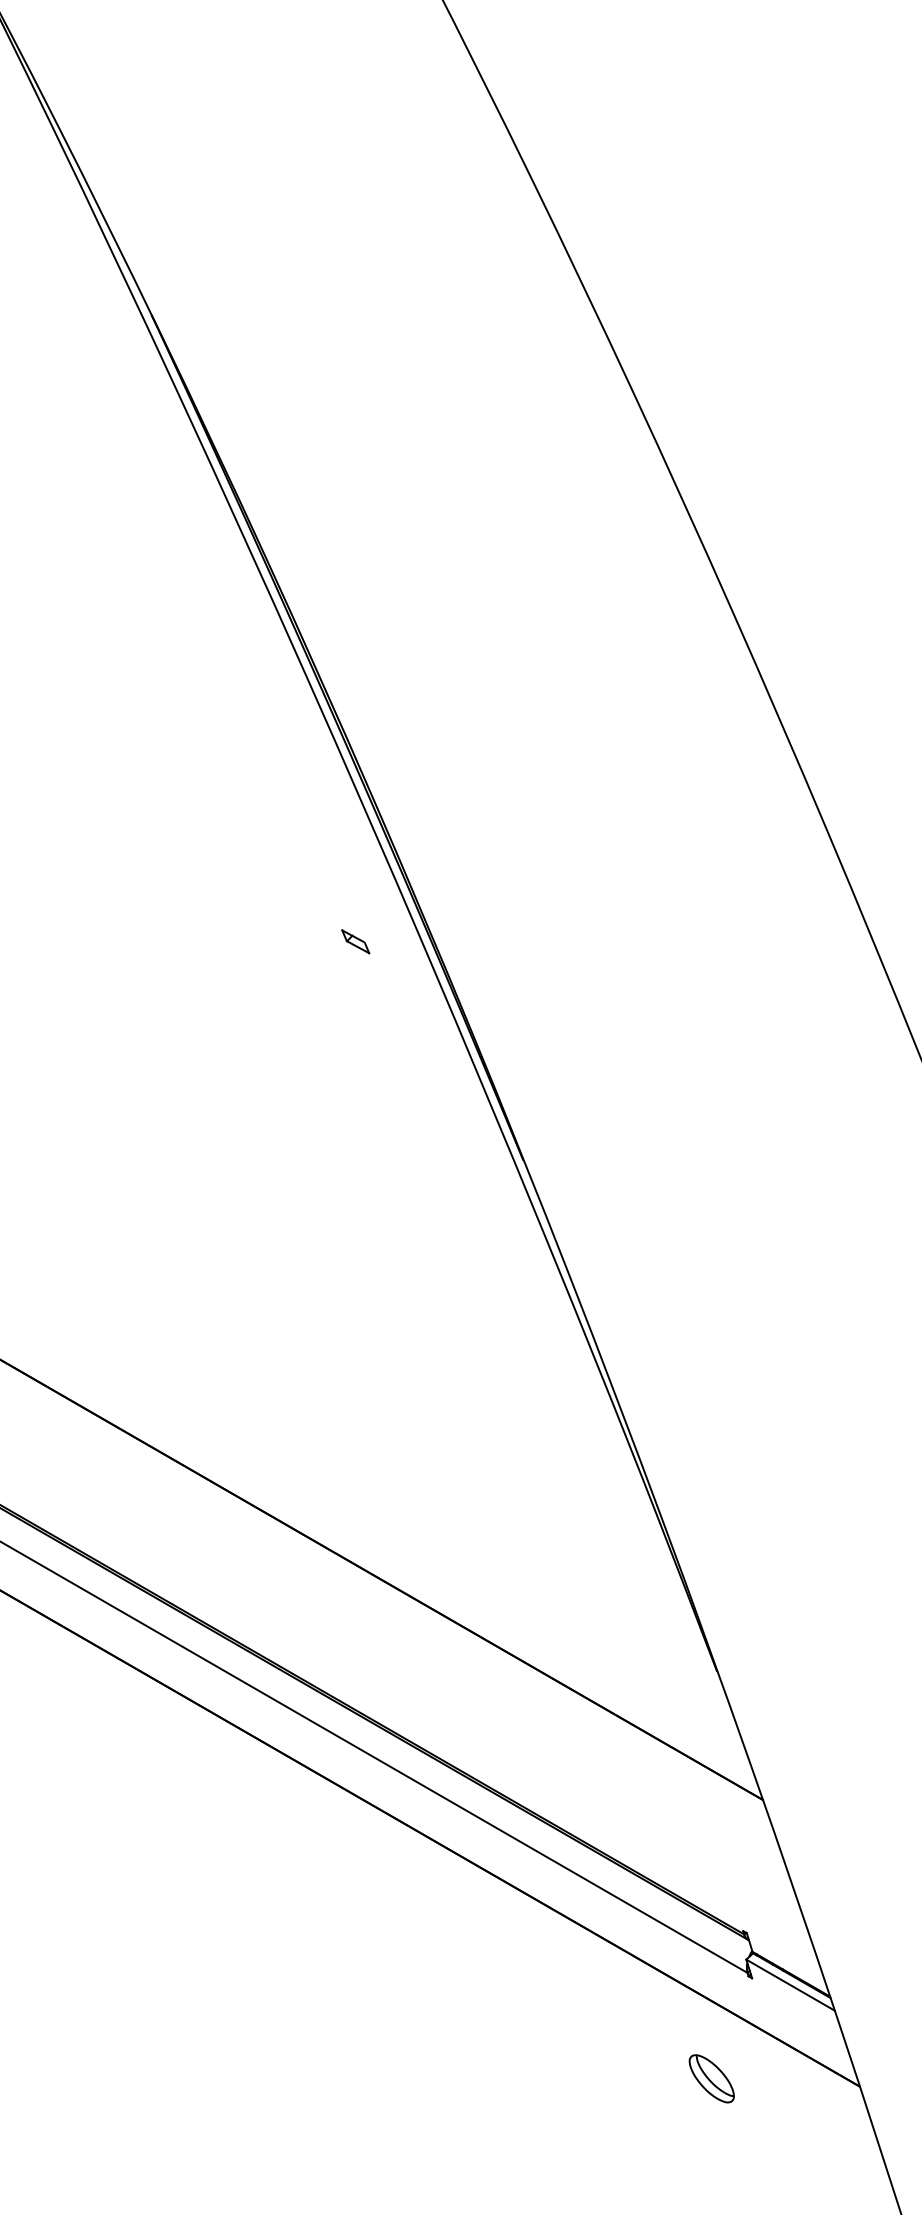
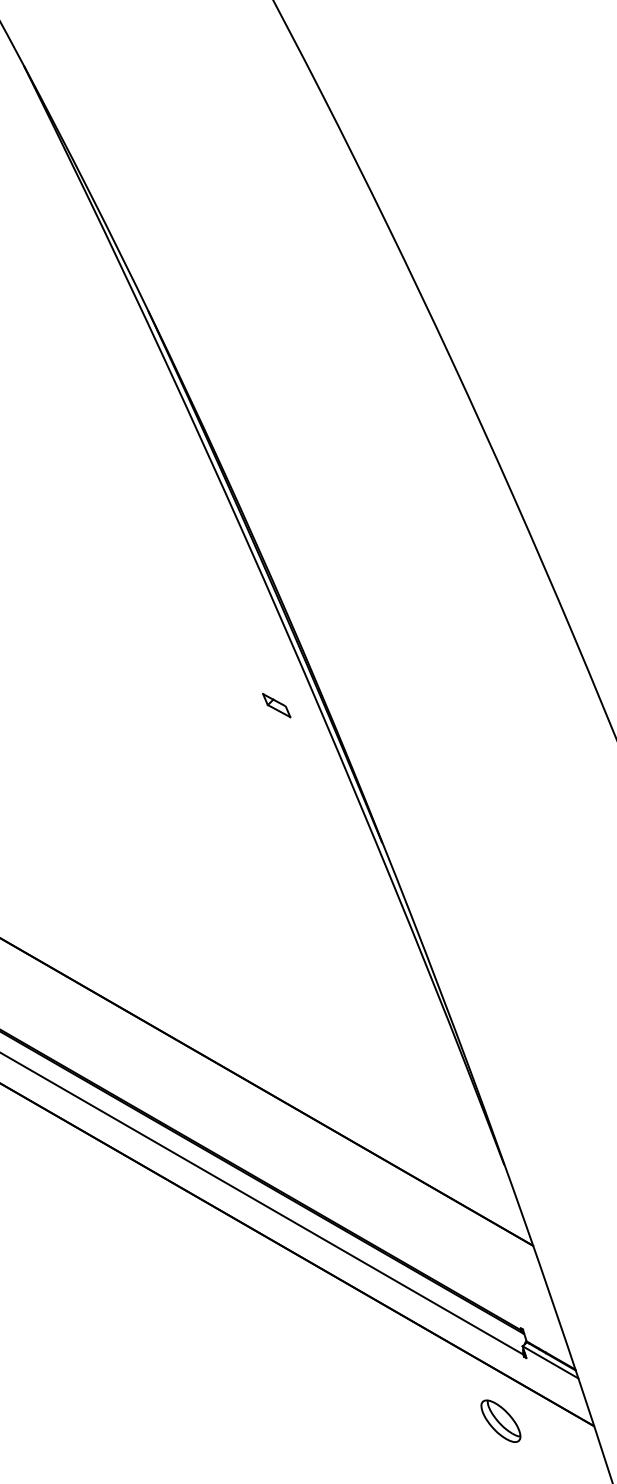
part: (355, 941) -> (276, 705), size x1.6
part: (711, 2079) -> (500, 1421), size x1.4

